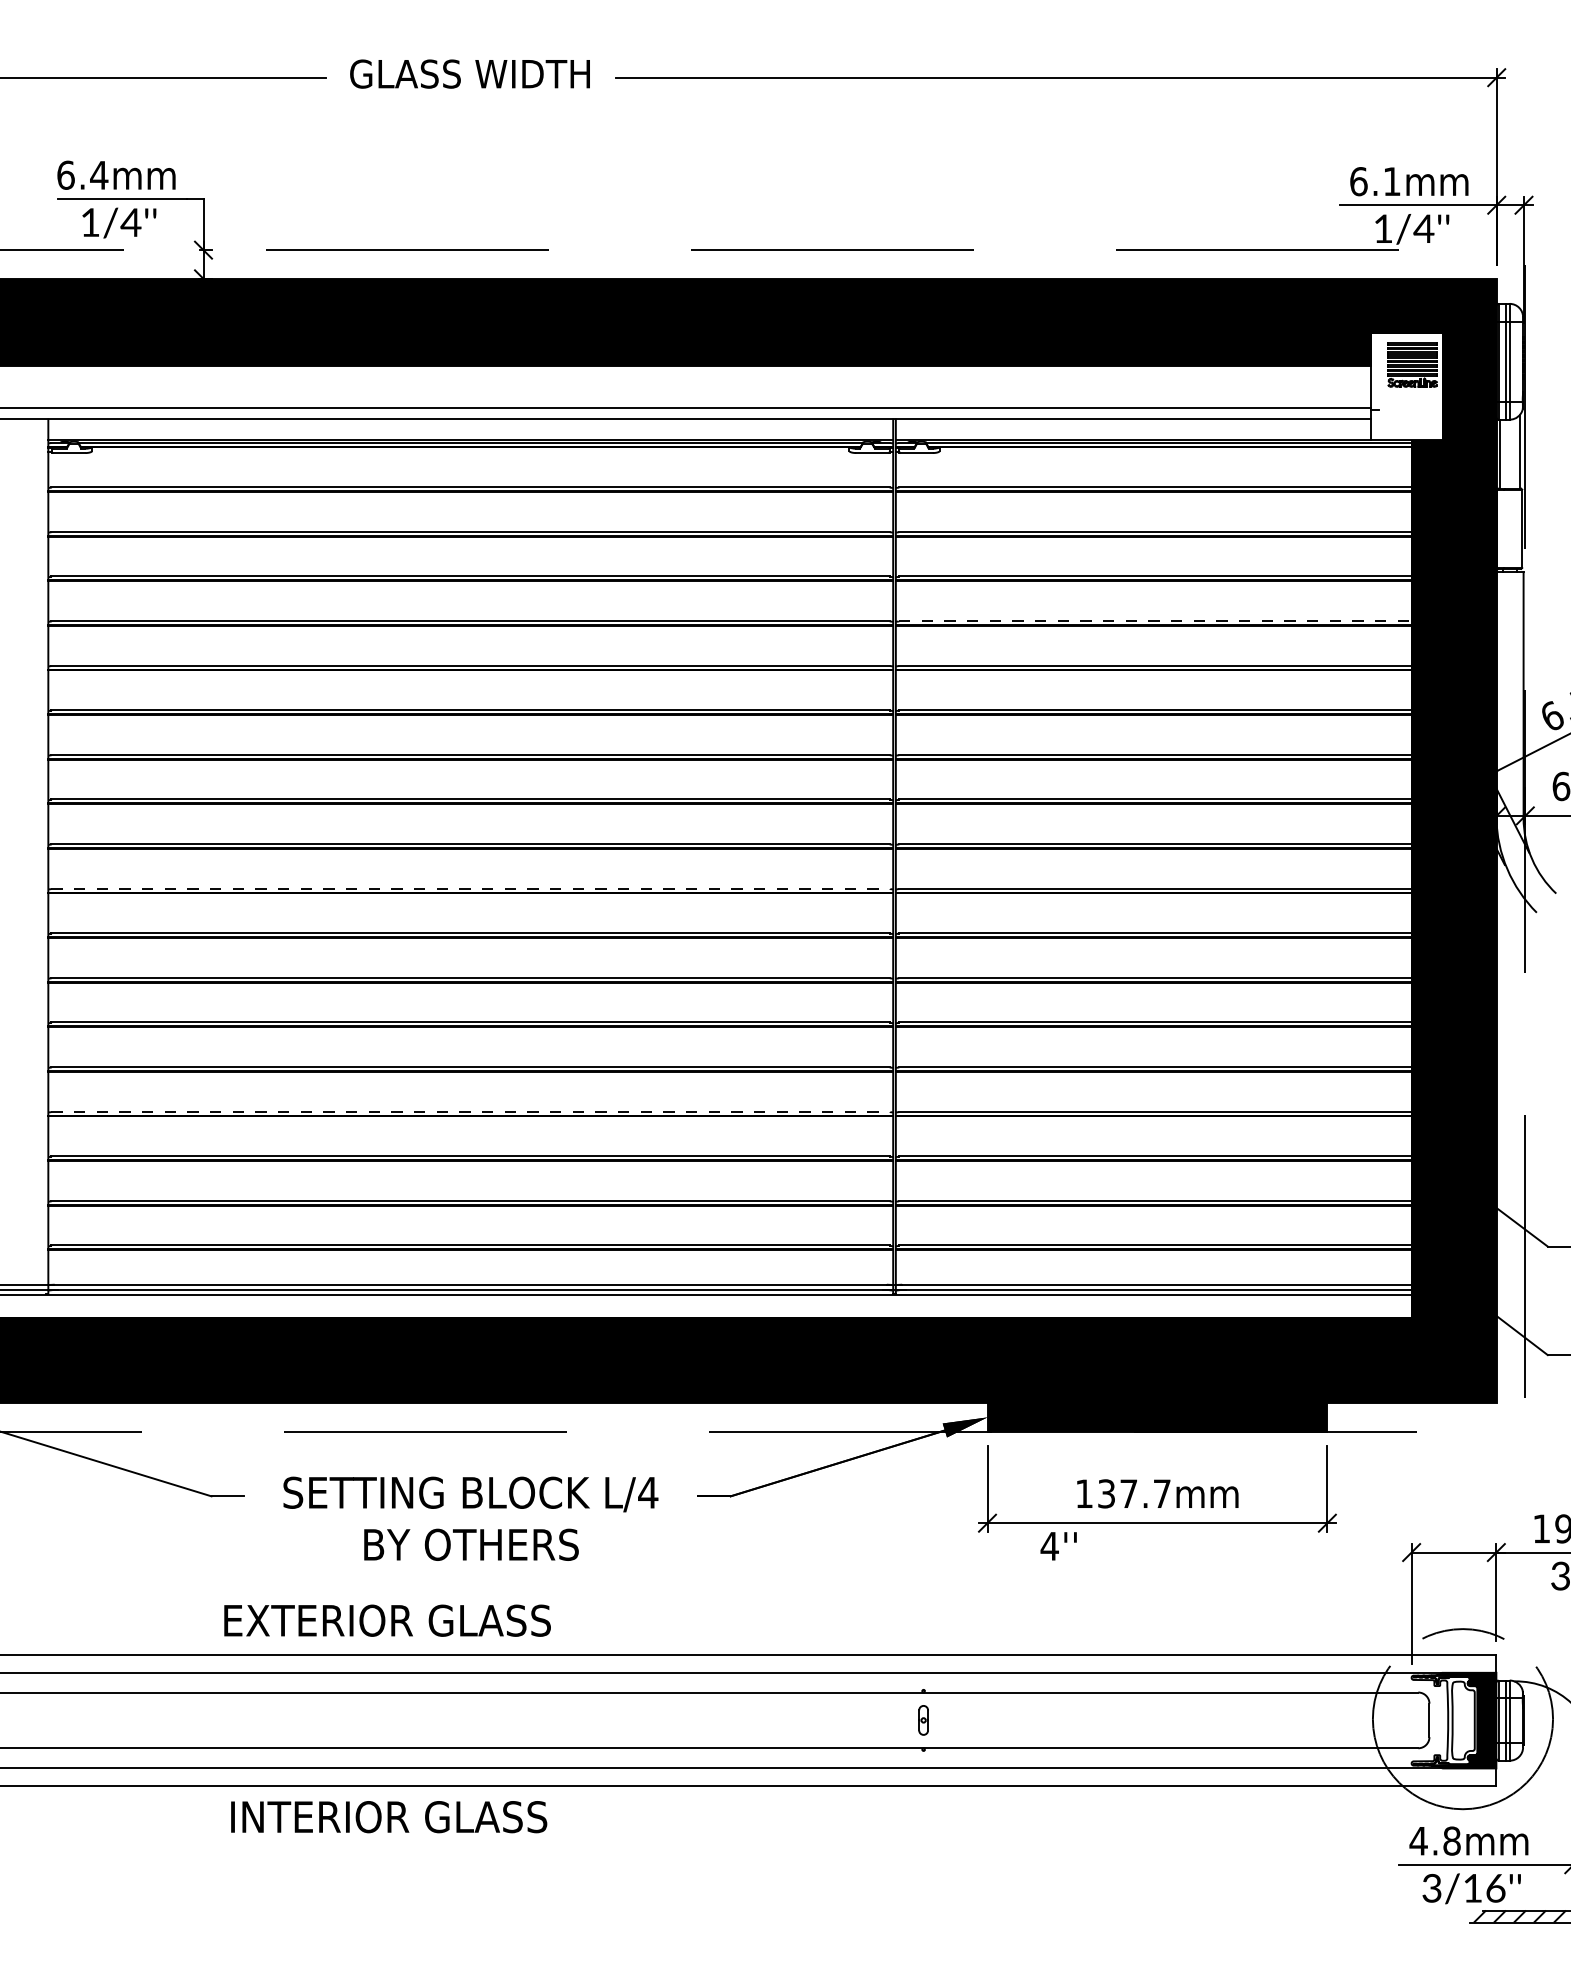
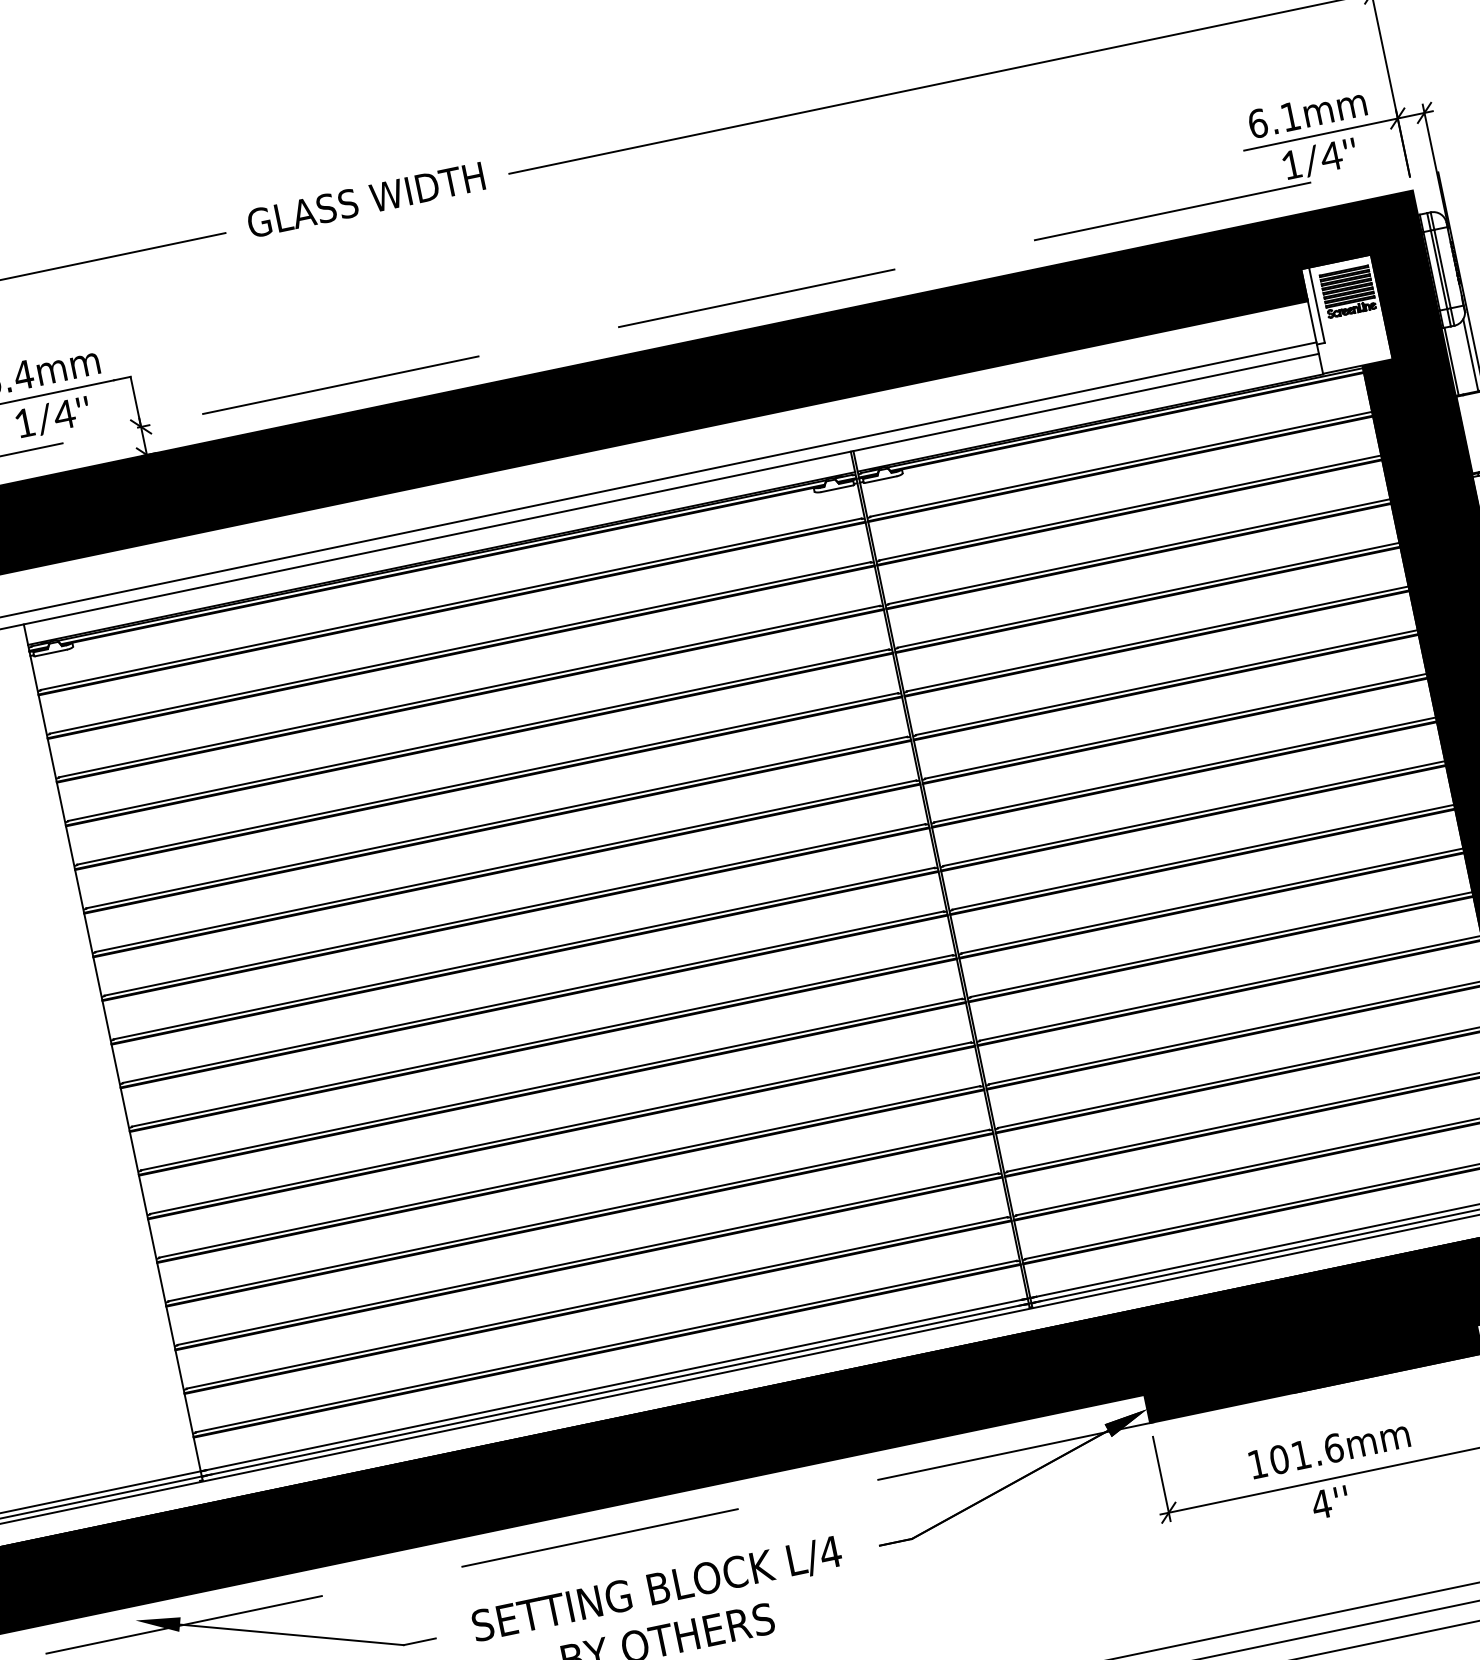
line: (1379, 370) -> (1316, 304), added
line: (1155, 620) -> (1148, 594), dashed -> solid
line: (471, 888) -> (533, 996), dashed -> solid
line: (471, 1111) -> (579, 1215), dashed -> solid
text: (1134, 1493) -> (1306, 1453), 137.7mm -> 101.6mm
text: (1058, 1546) -> (1330, 1502), moved

